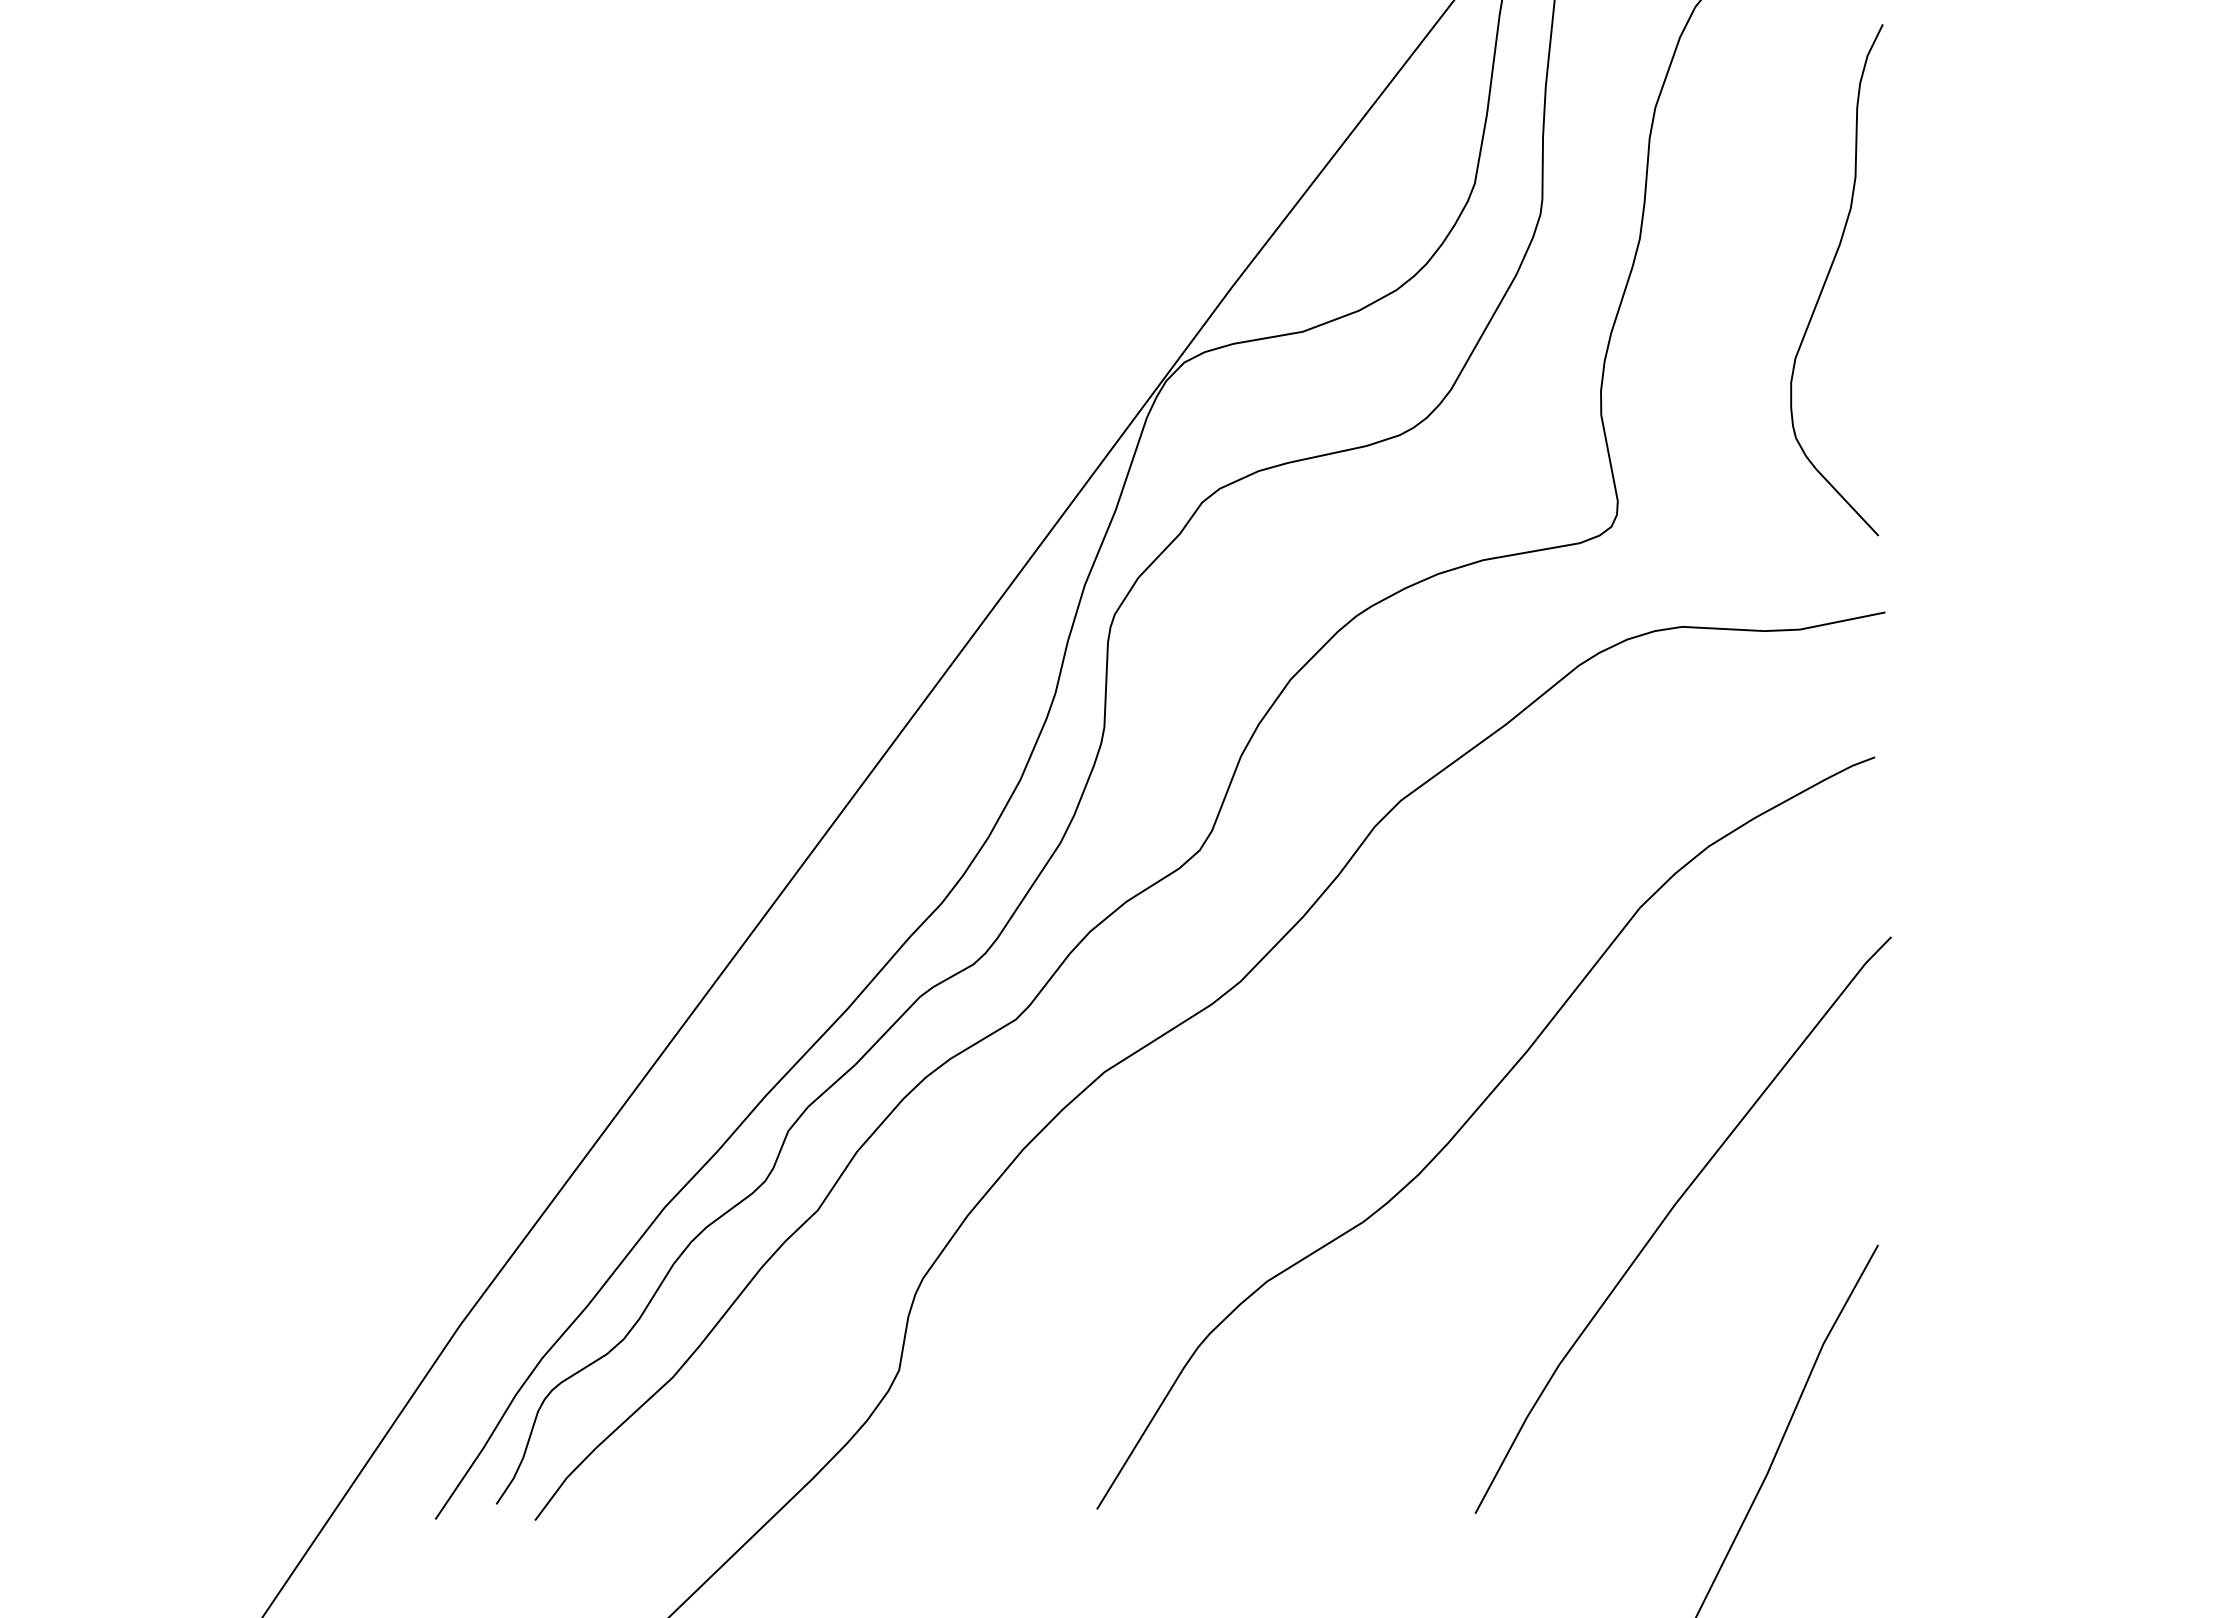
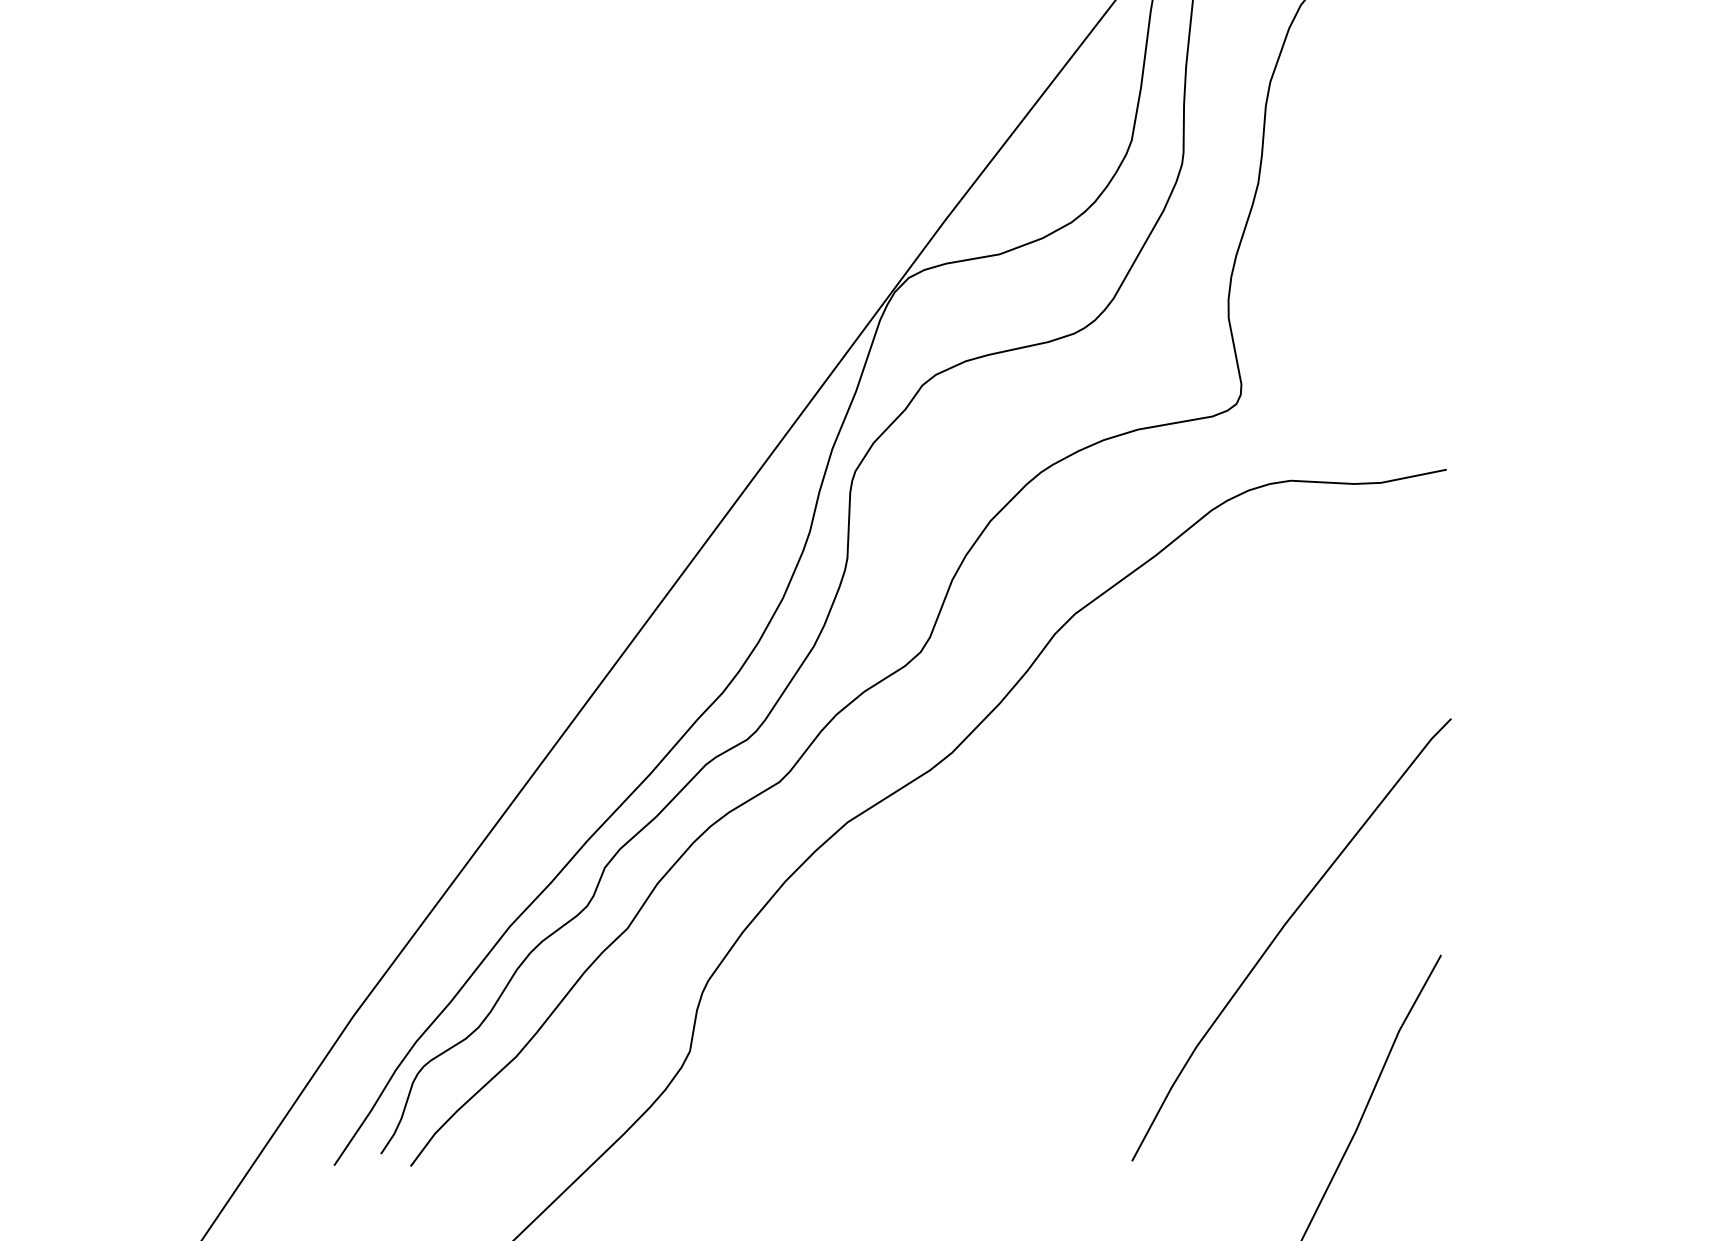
curve: (1828, 276) -> (1403, 211), removed
curve: (1468, 1121) -> (1126, 860), removed

